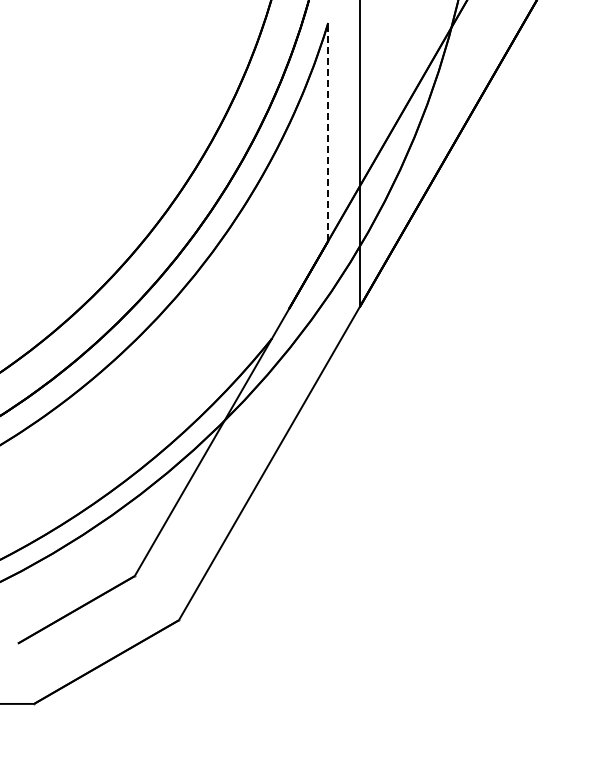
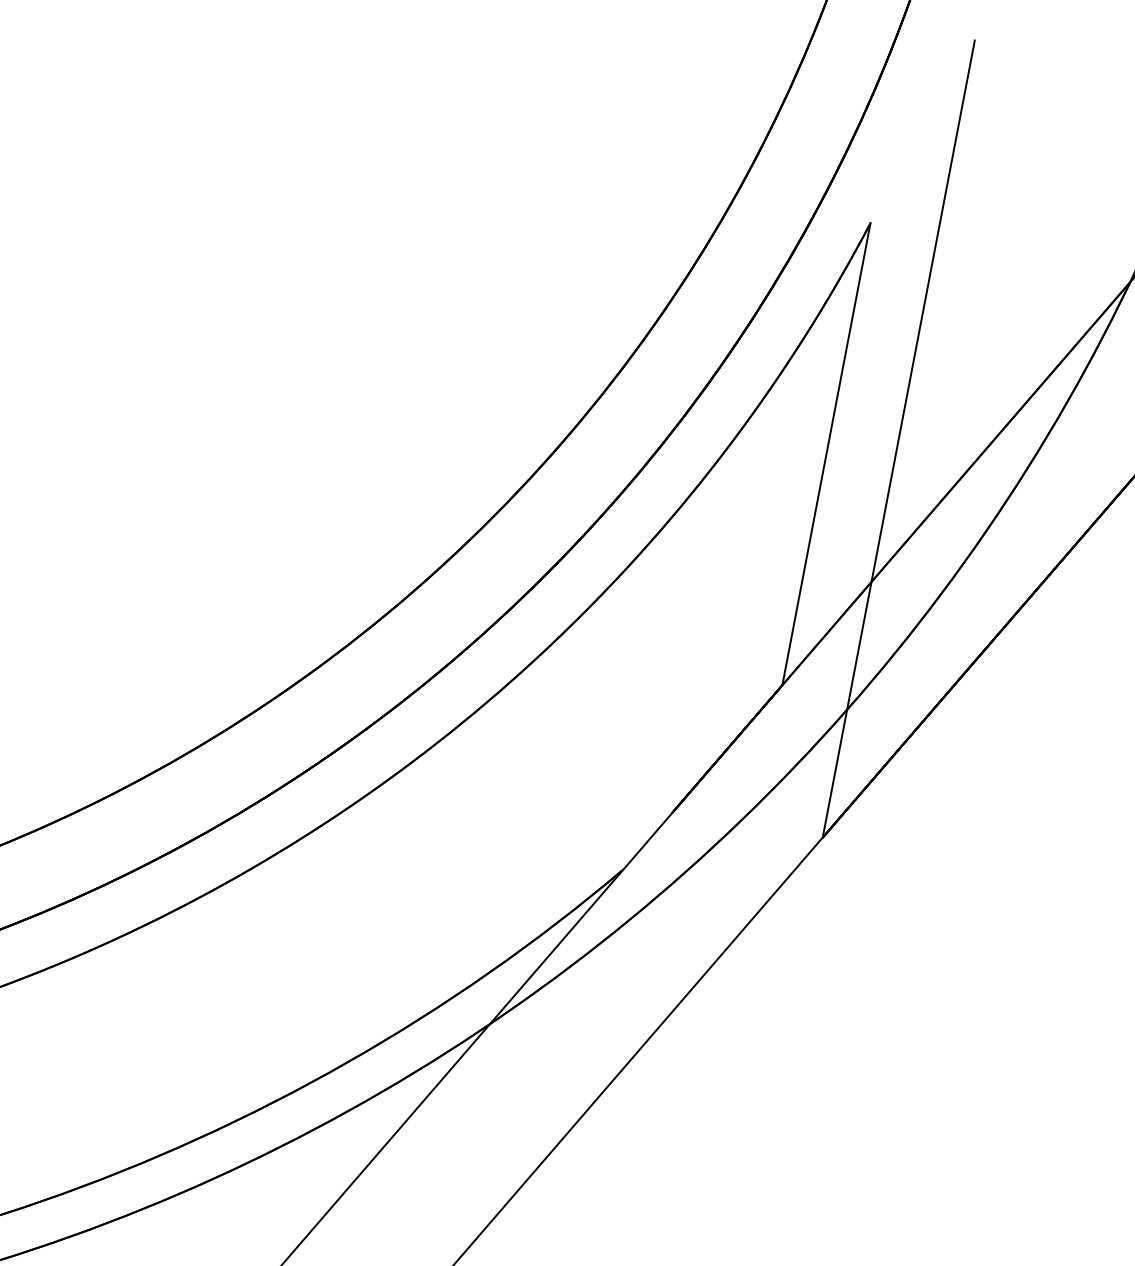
line: (328, 131) -> (827, 452), dashed -> solid

